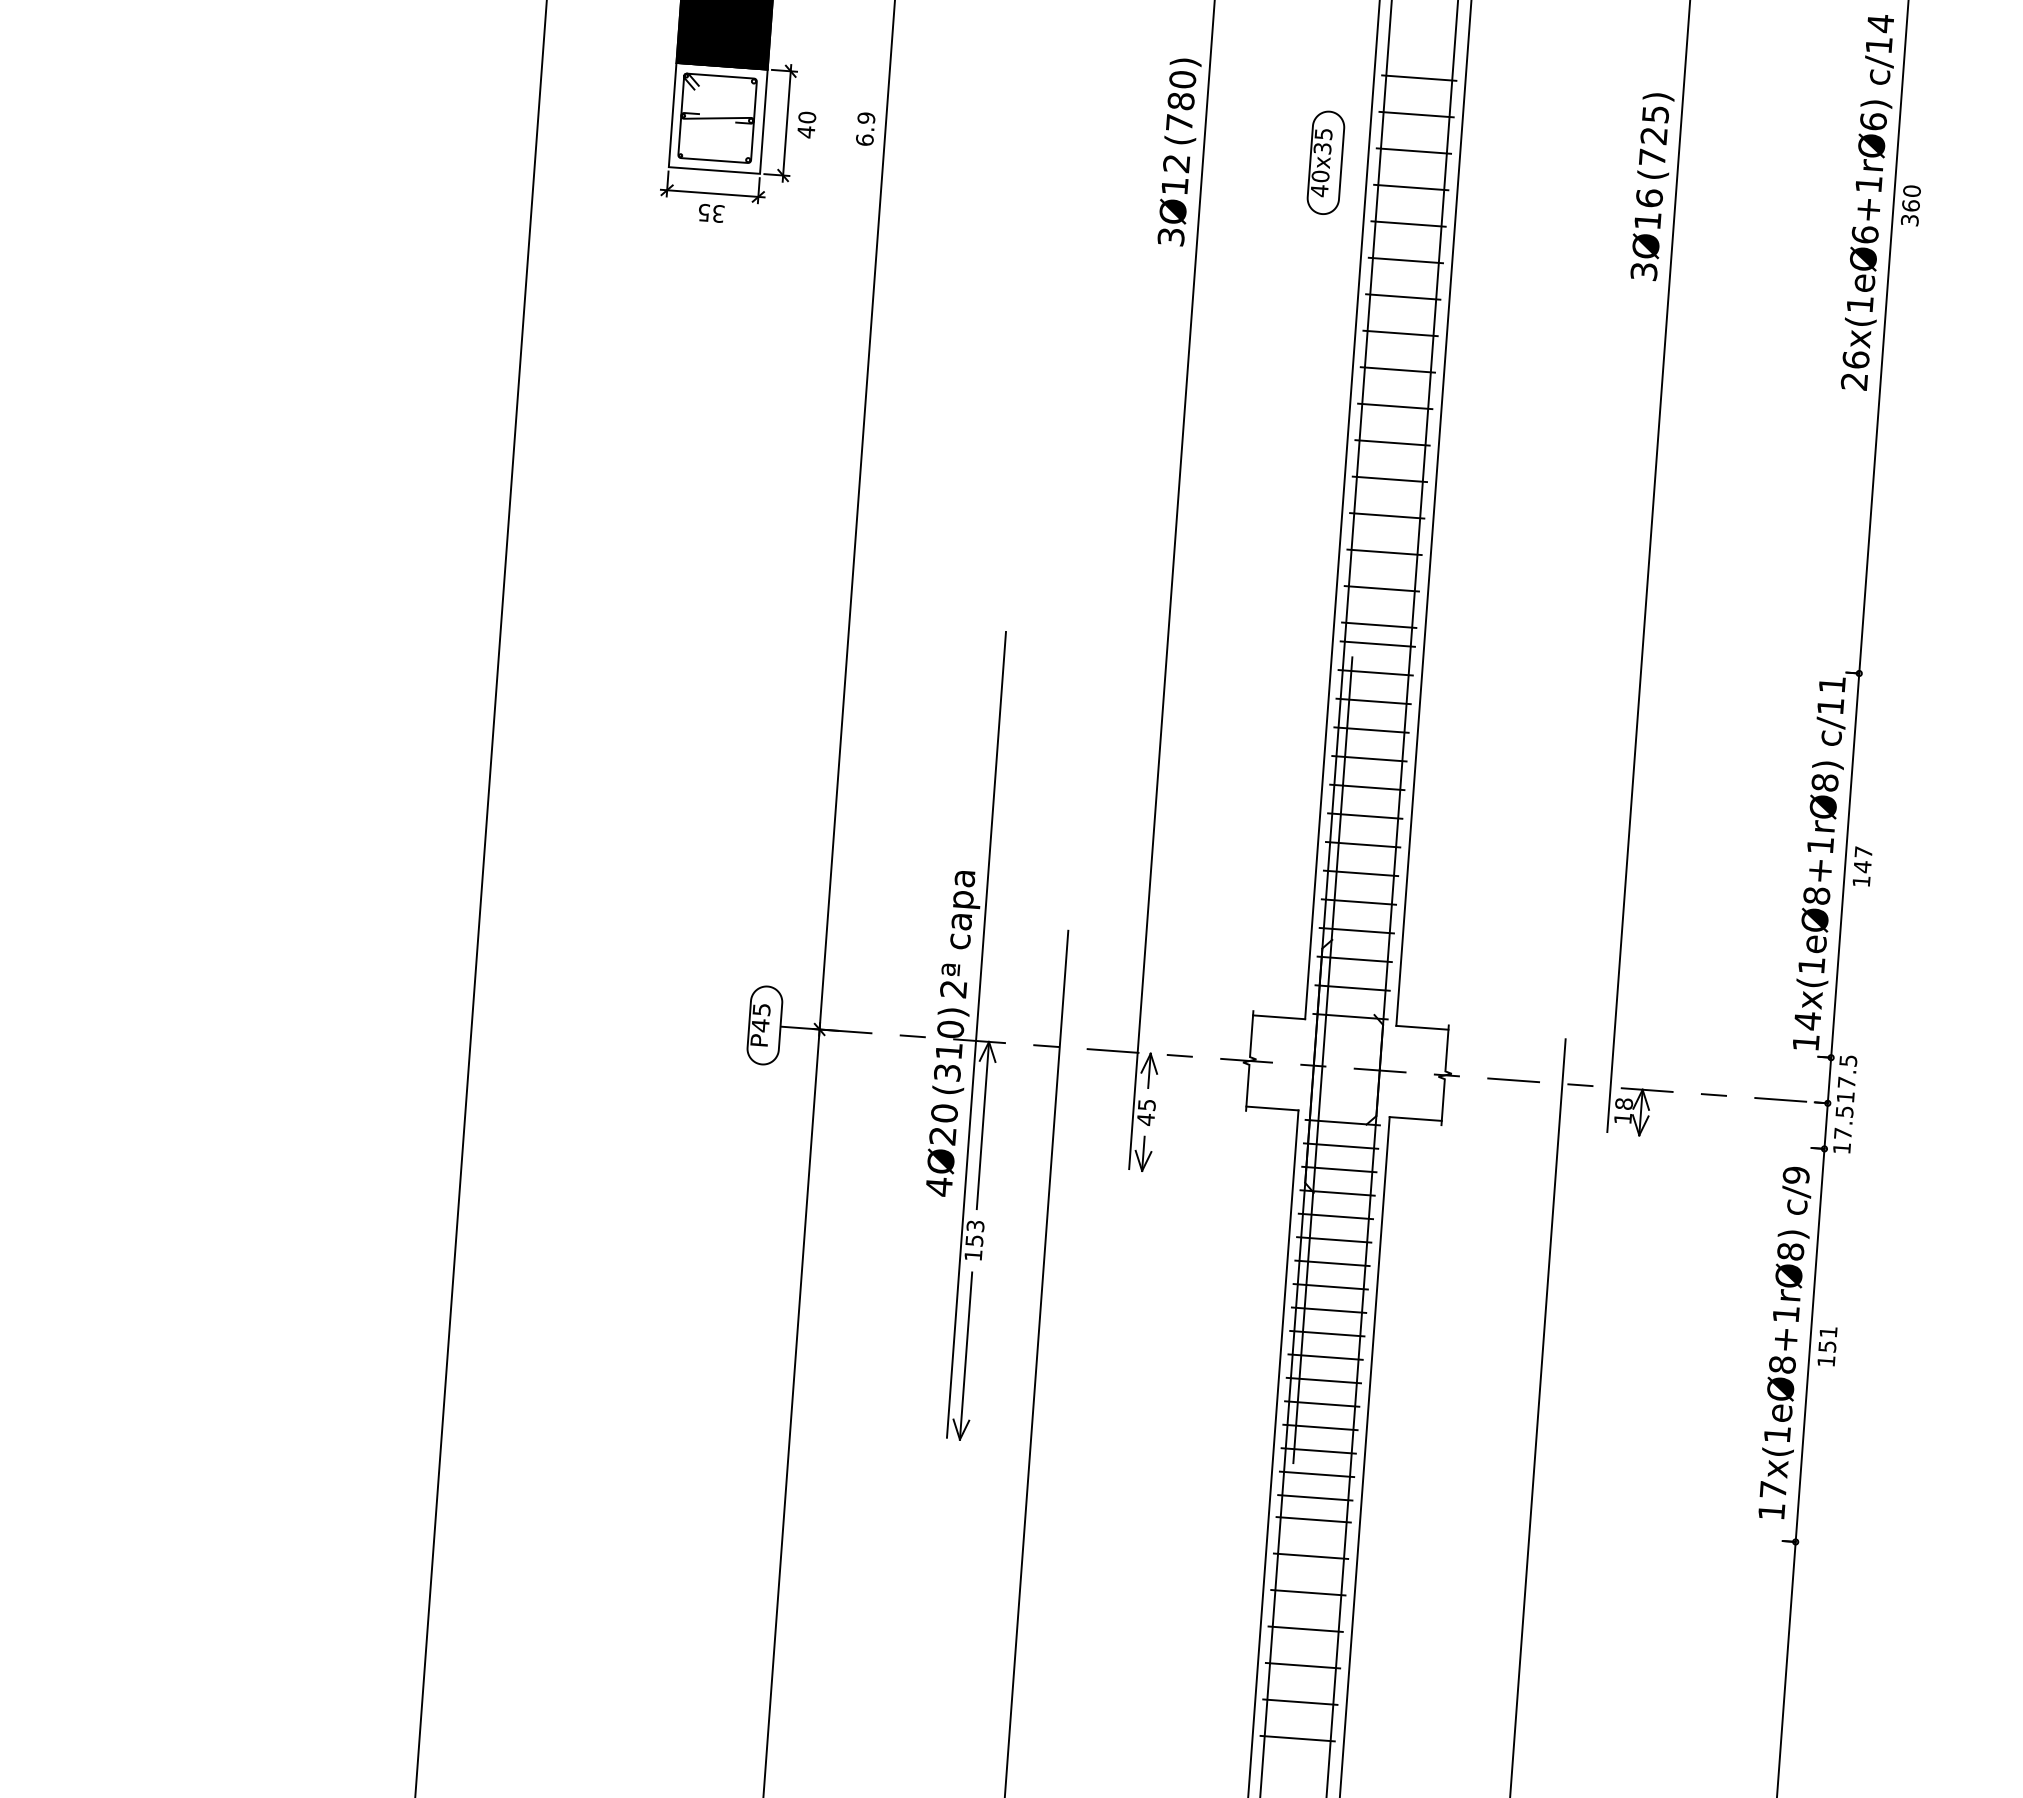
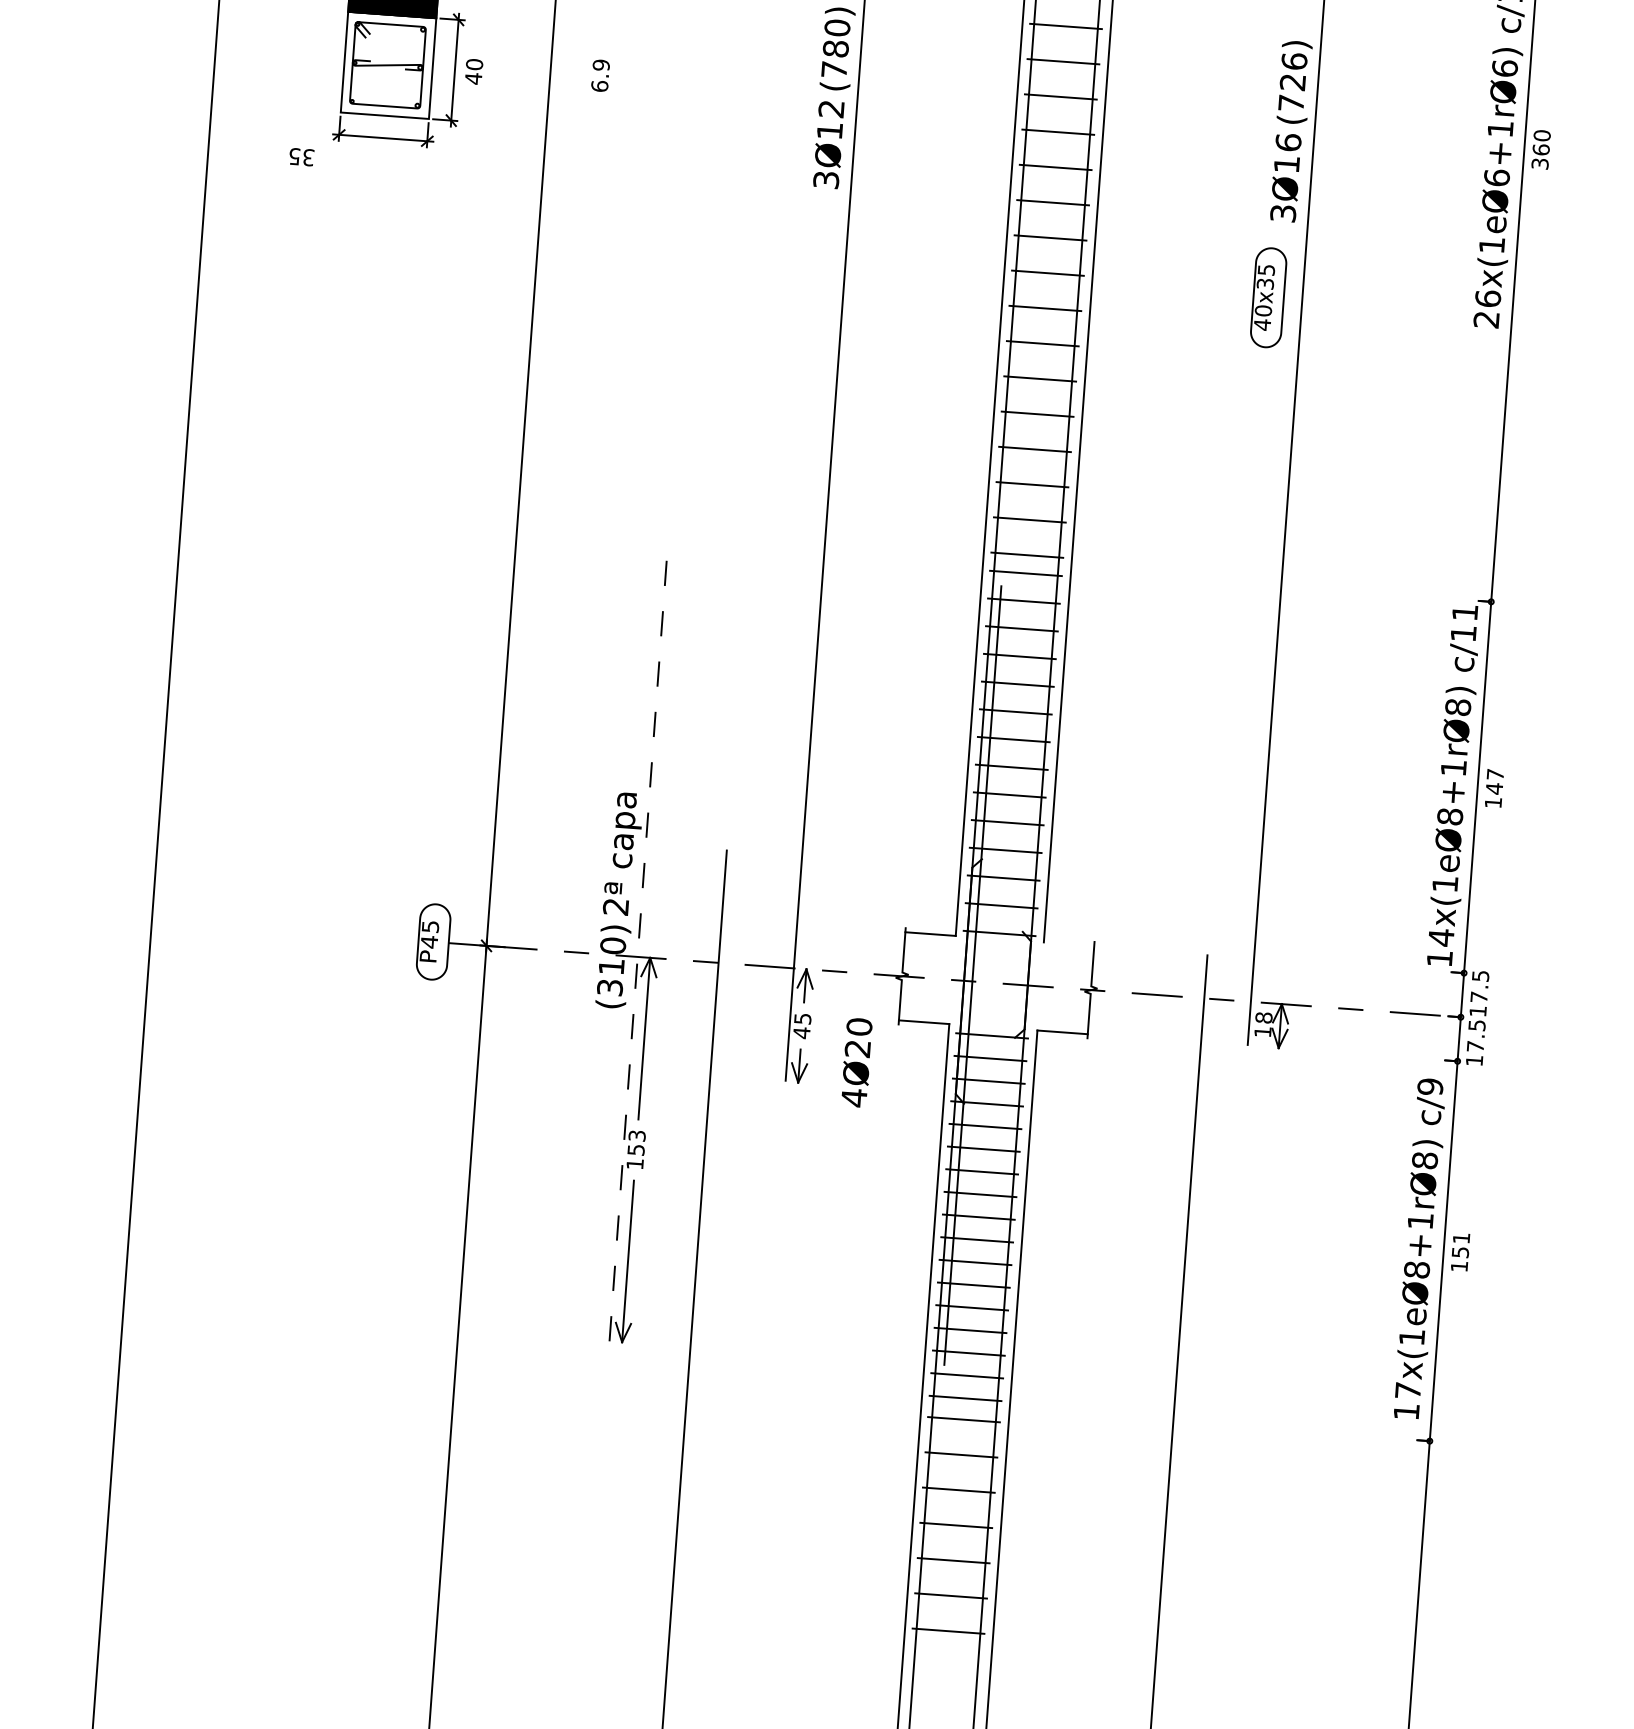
text: (1655, 114) -> (1294, 61), (725) -> (726)
text: (865, 128) -> (600, 75), moved
part: (1325, 162) -> (1268, 297), moved
text: (711, 213) -> (301, 157), moved
line: (1422, 1027) -> (1069, 943), removed
line: (976, 1034) -> (638, 950), solid -> dashed
text: (941, 1150) -> (856, 1062), moved

